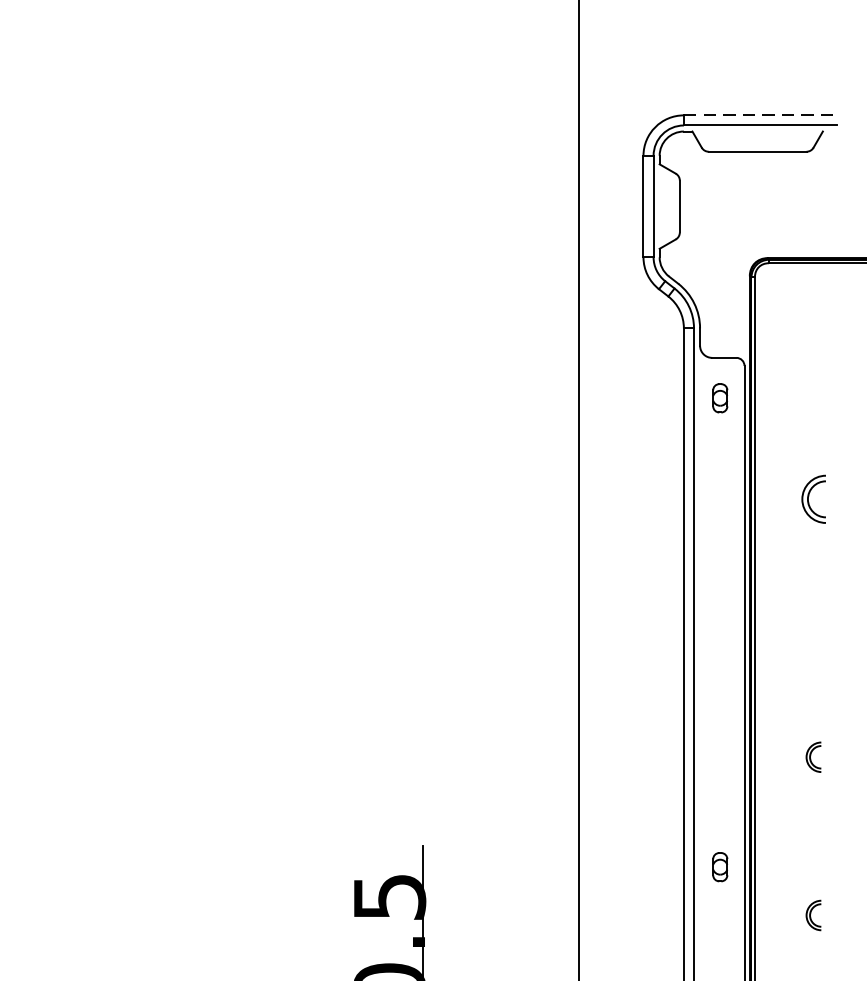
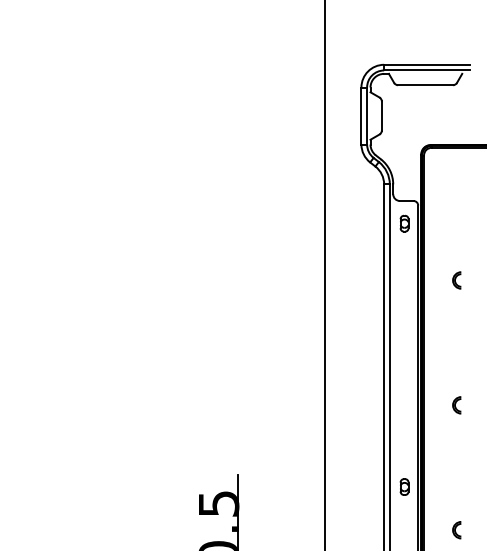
line: (761, 114) -> (427, 64), dashed -> solid
part: (812, 499) -> (456, 280), size x0.62
part: (812, 757) -> (456, 405), moved
part: (812, 916) -> (456, 530), moved

